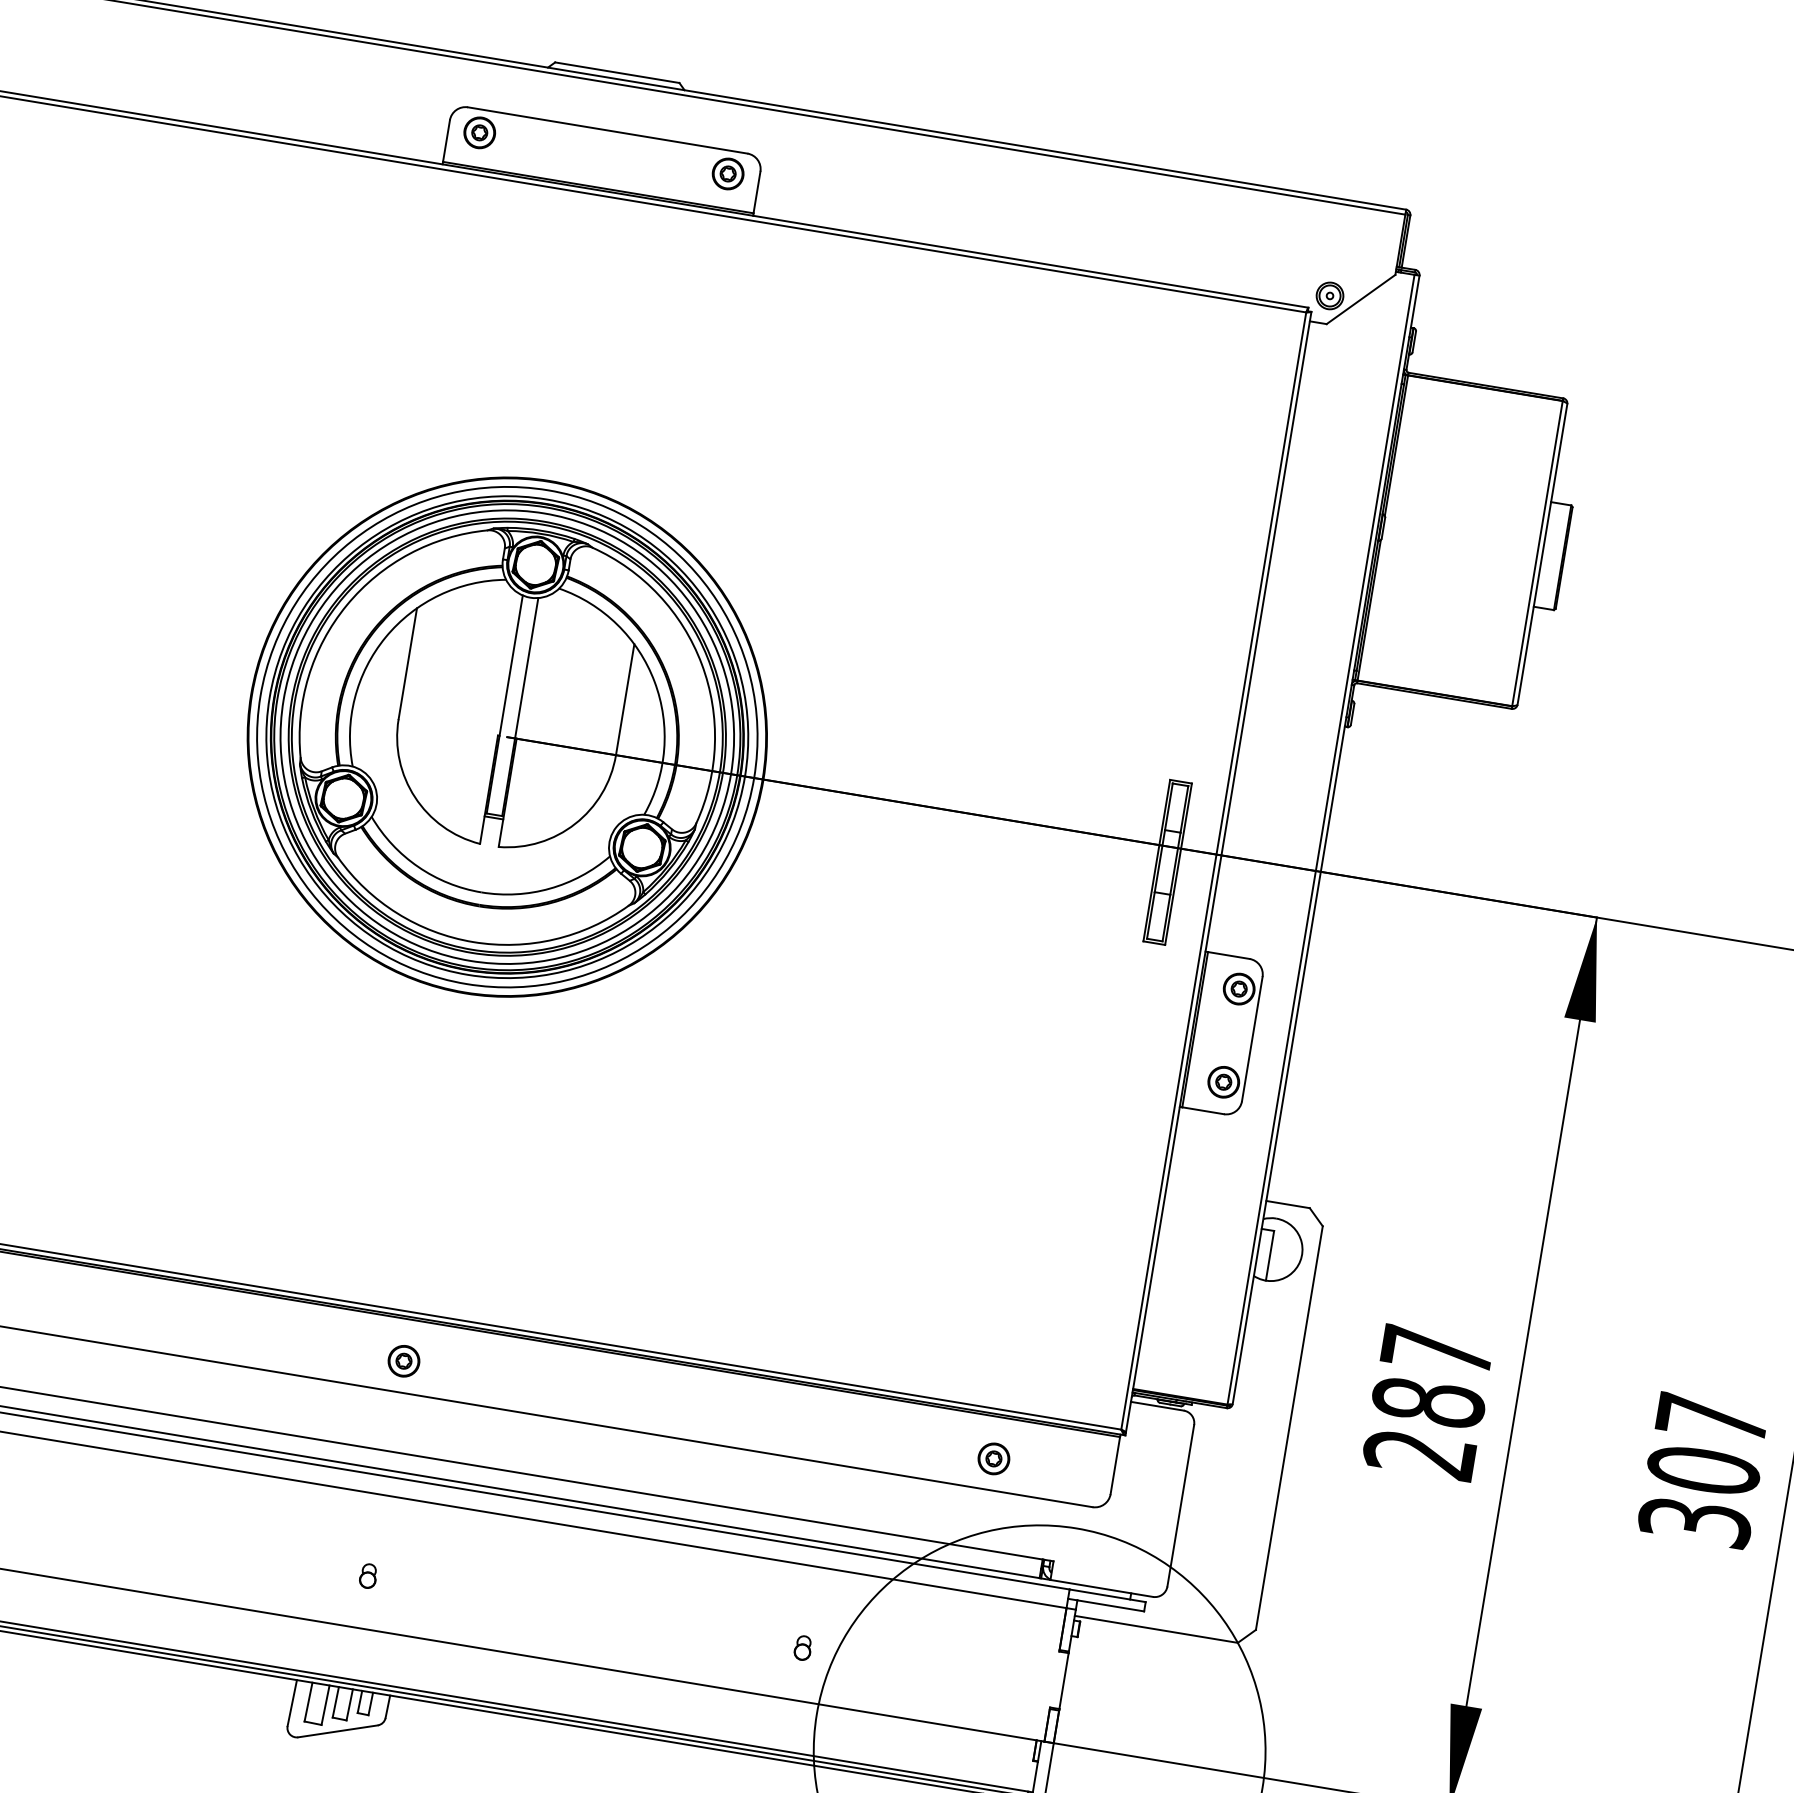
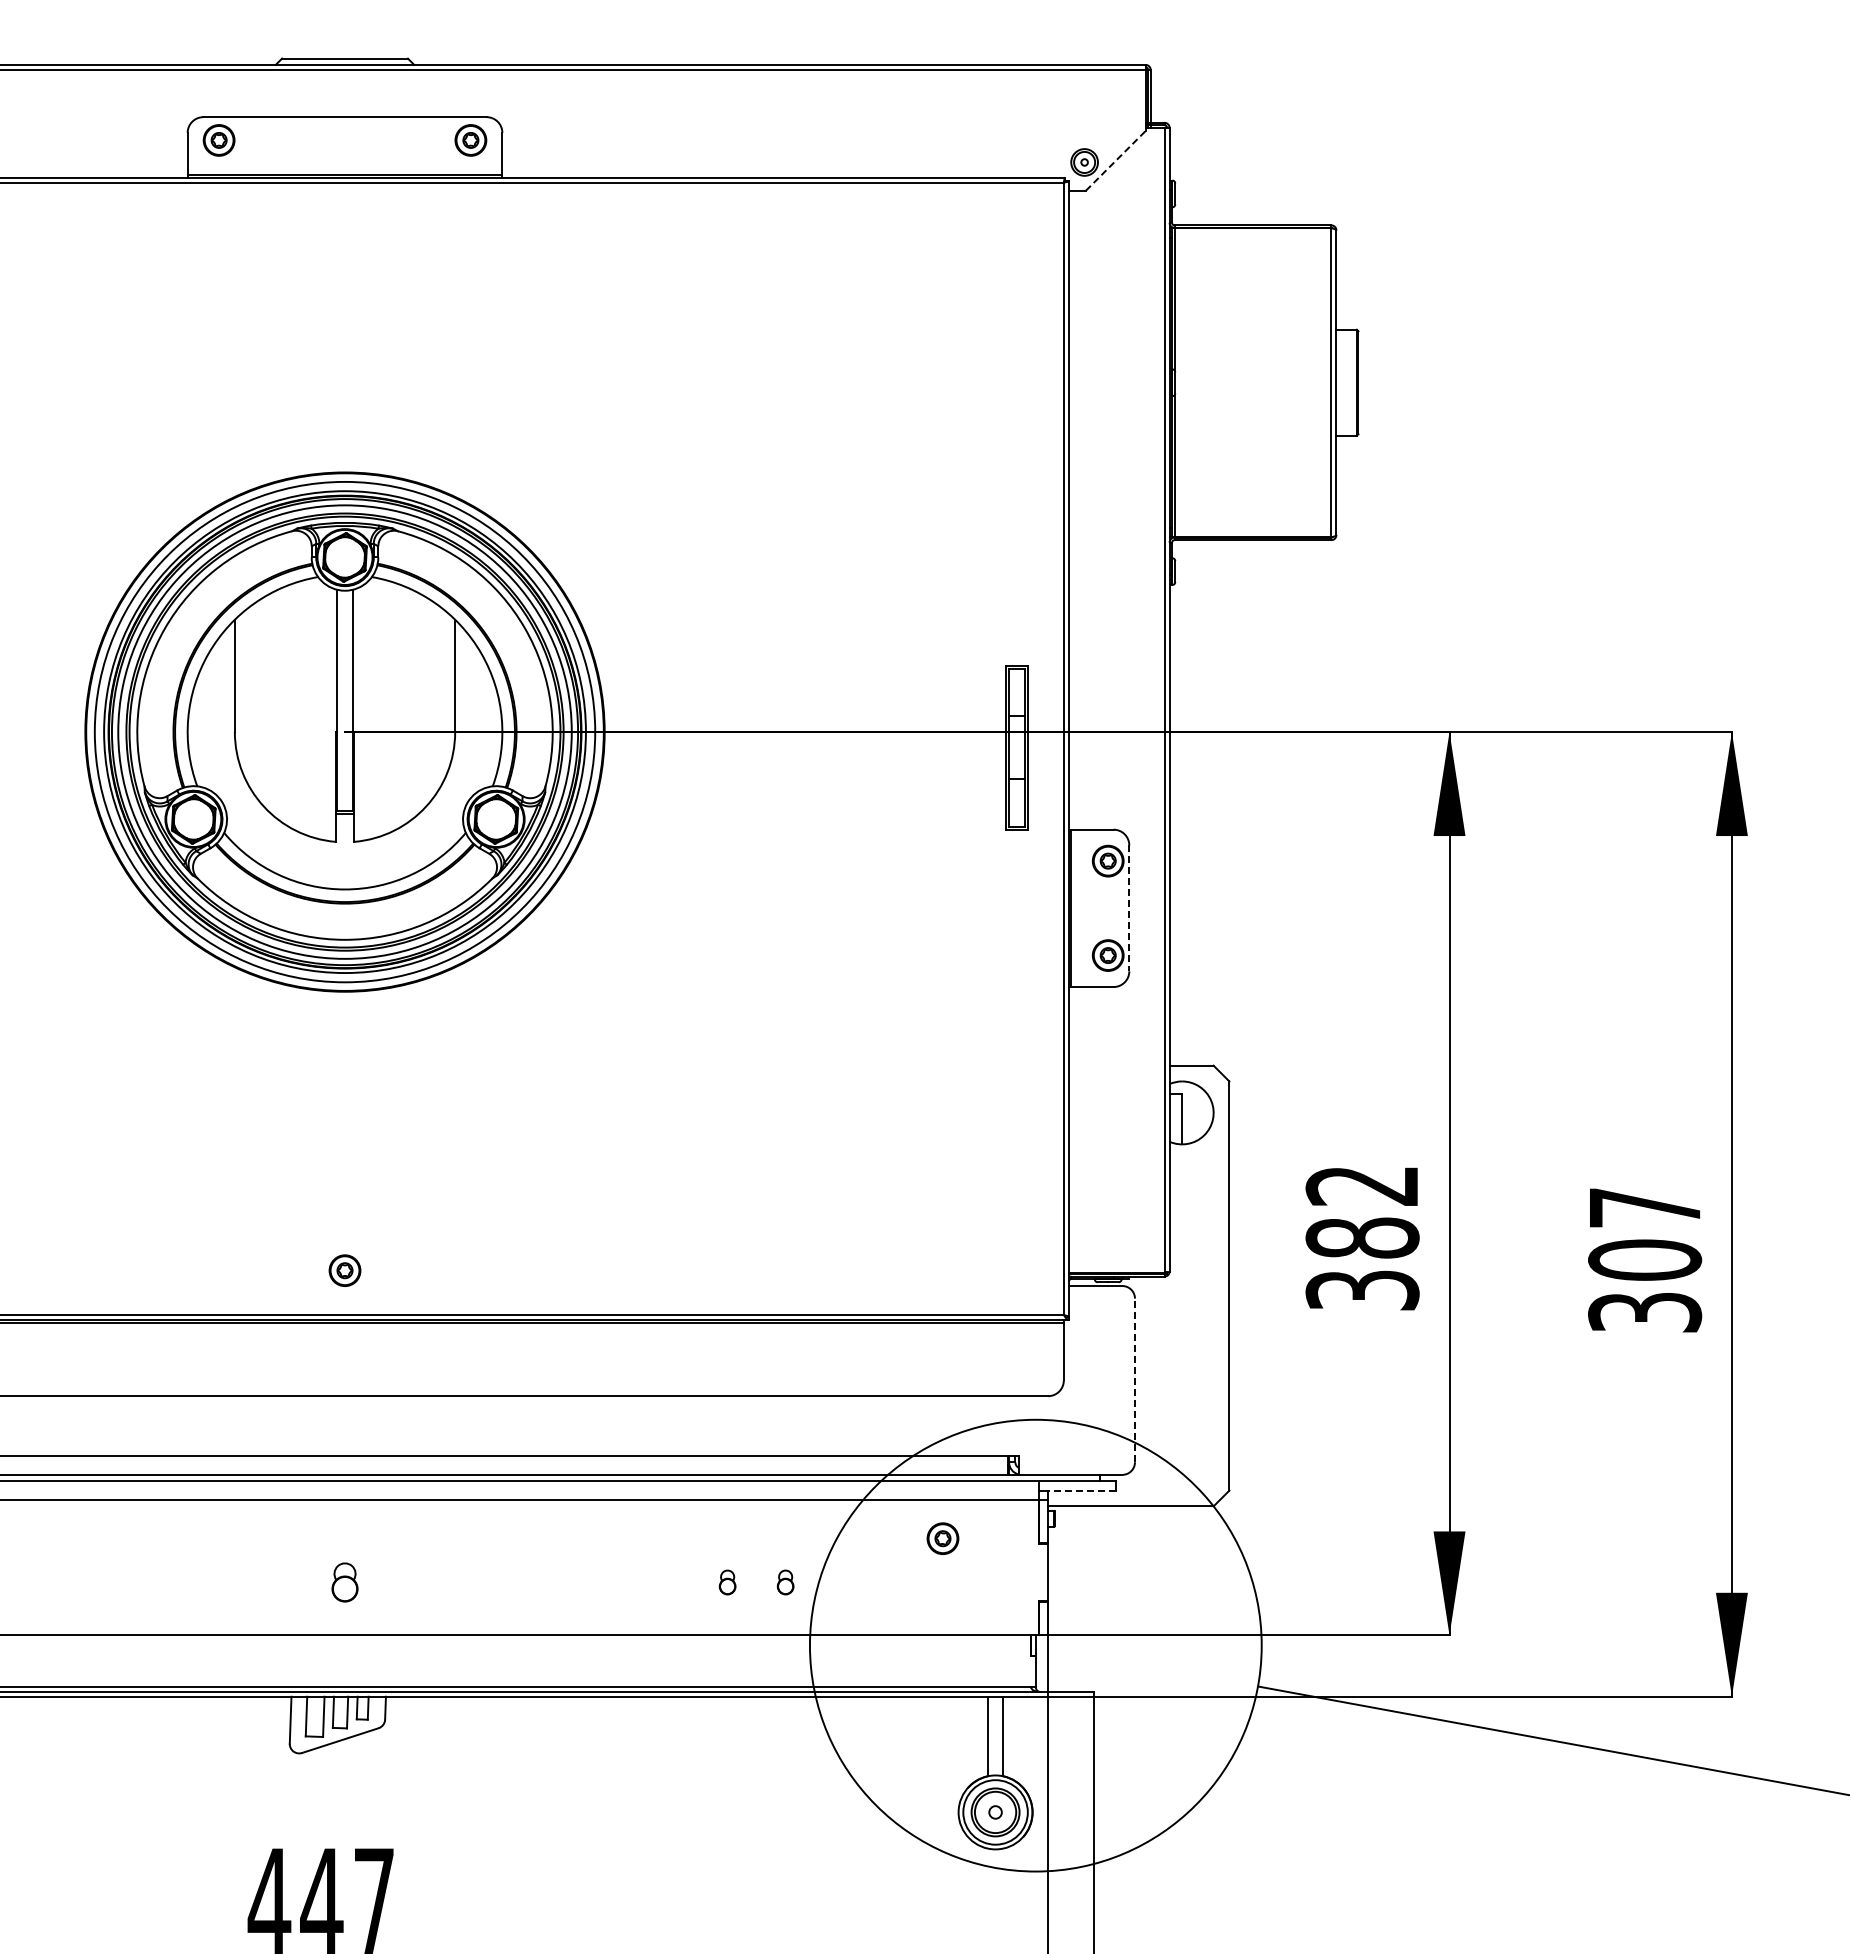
line: (1361, 299) -> (1116, 160), solid -> dashed
line: (1252, 1039) -> (1129, 908), solid -> dashed
part: (403, 1360) -> (344, 1270), moved
text: (1428, 1402) -> (1362, 1238), 287 -> 382
part: (993, 1458) -> (942, 1538), moved
line: (1180, 1505) -> (1134, 1380), solid -> dashed
part: (367, 1576) -> (344, 1582), size x1.6
line: (1111, 1605) -> (1082, 1490), solid -> dashed
part: (745, 1638) -> (727, 1582), added

